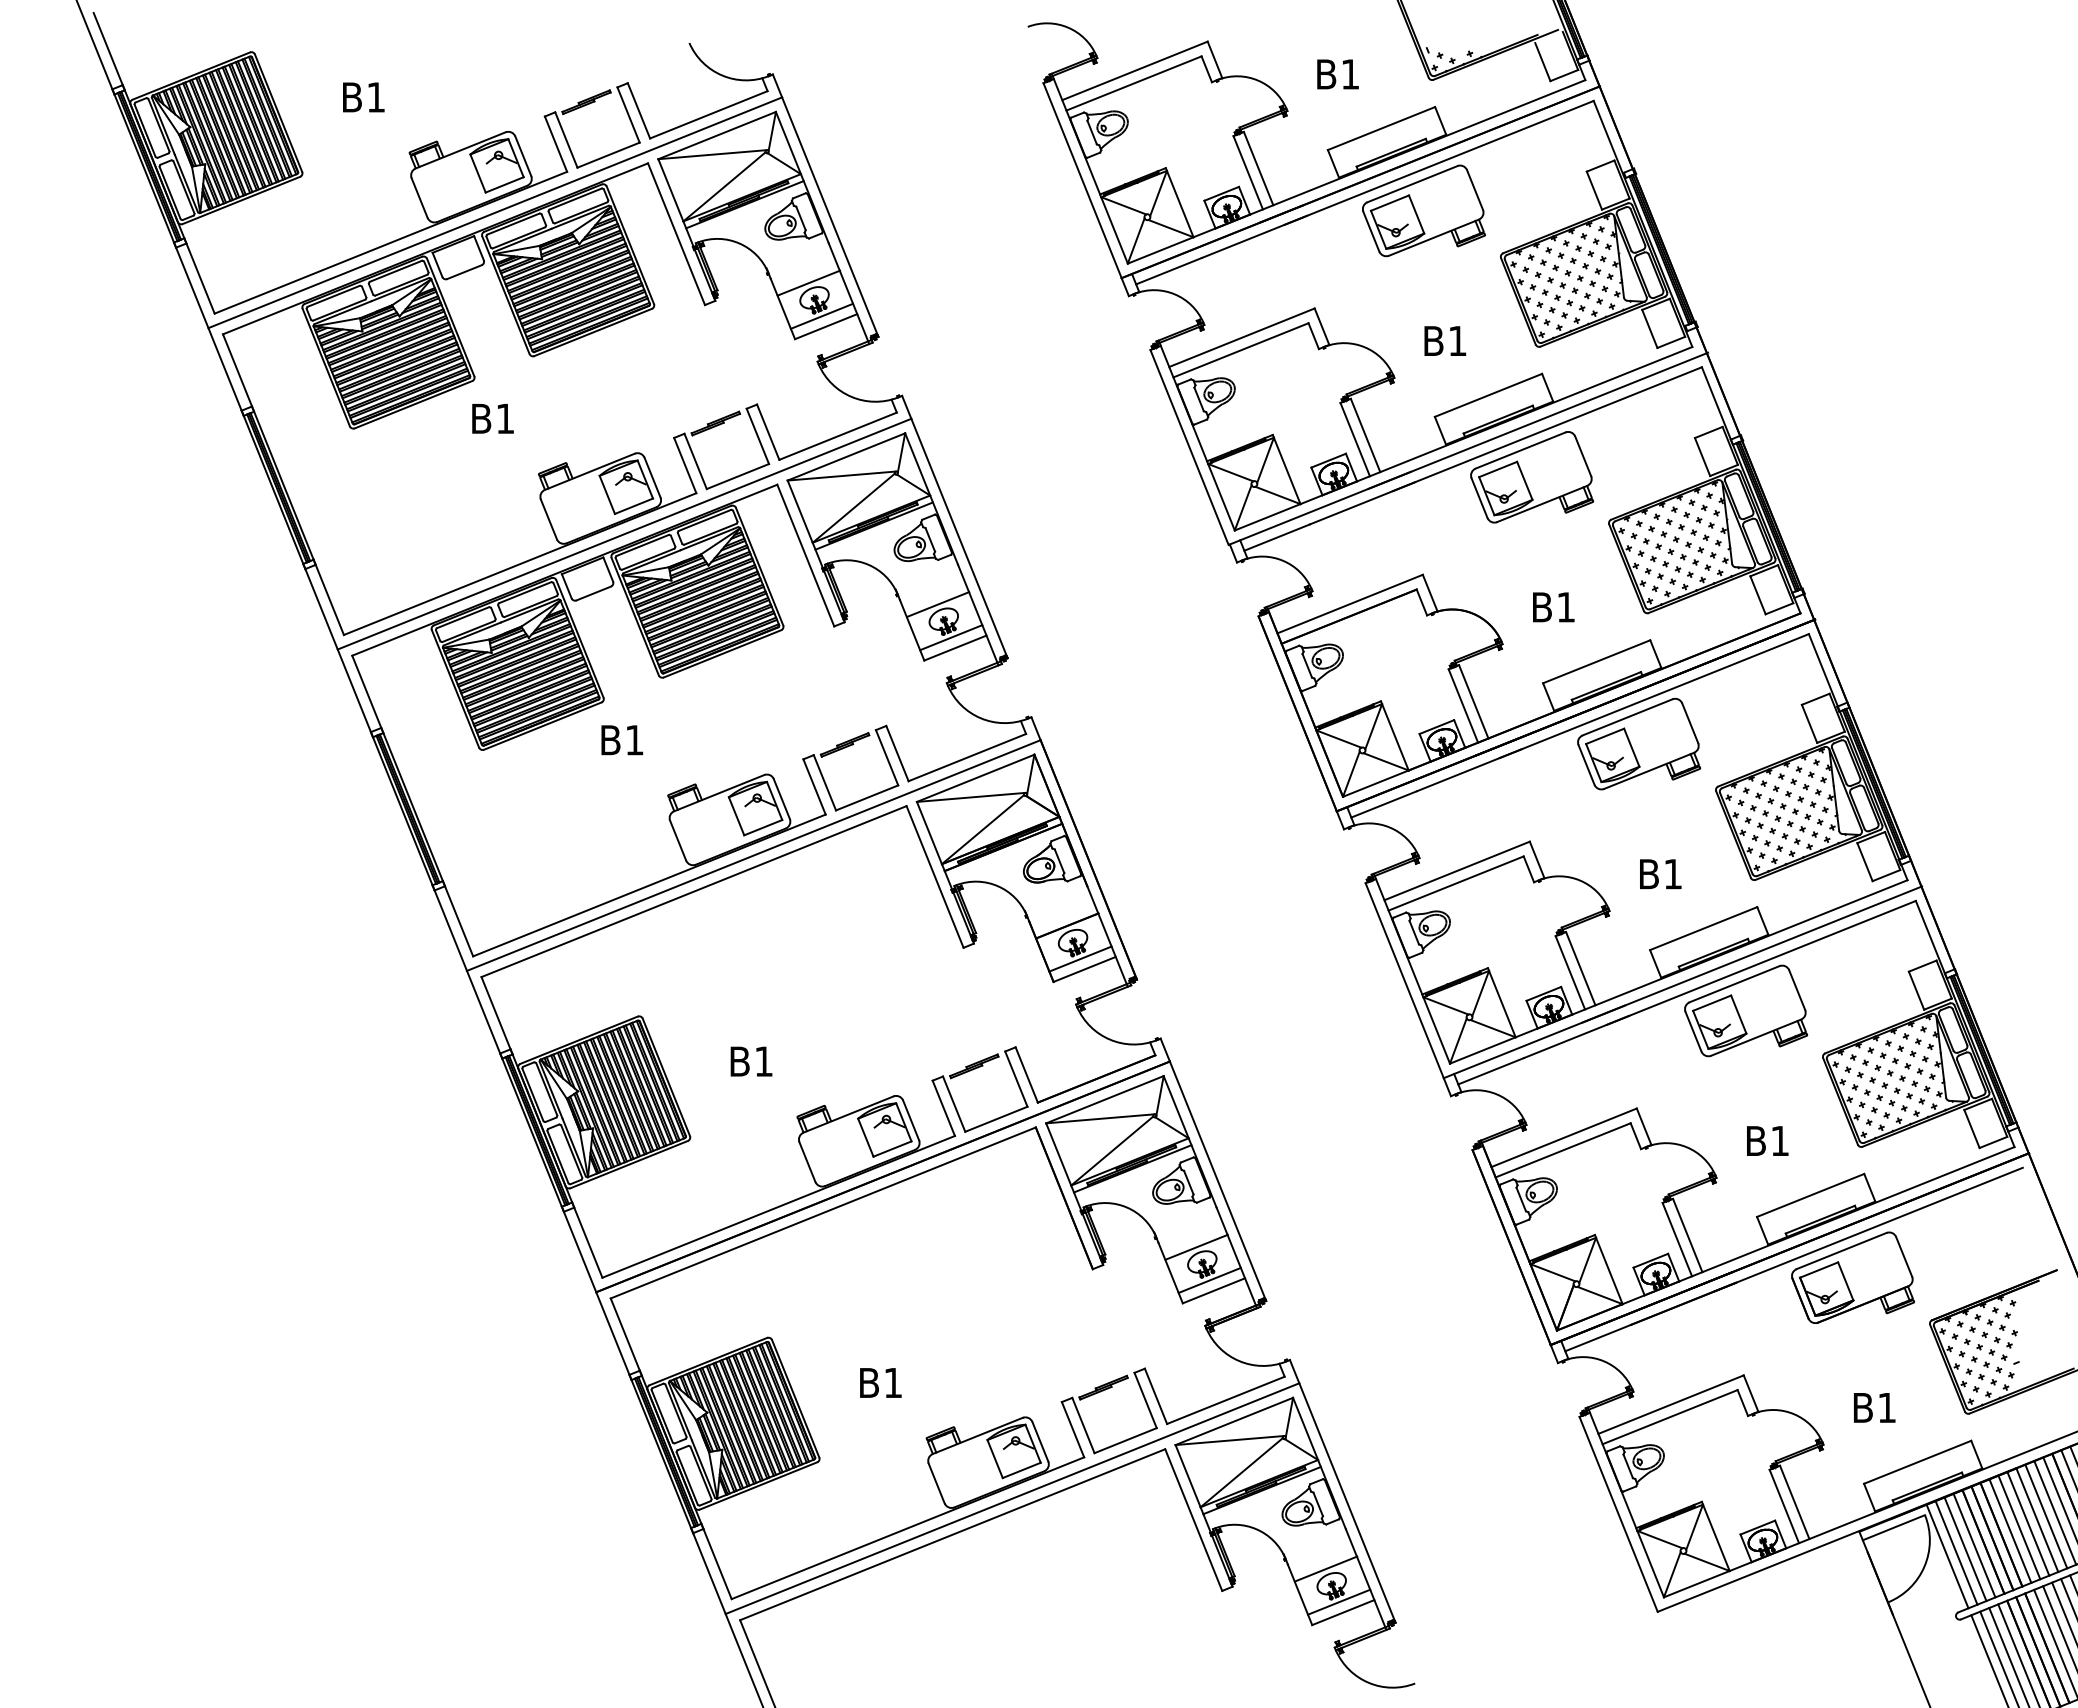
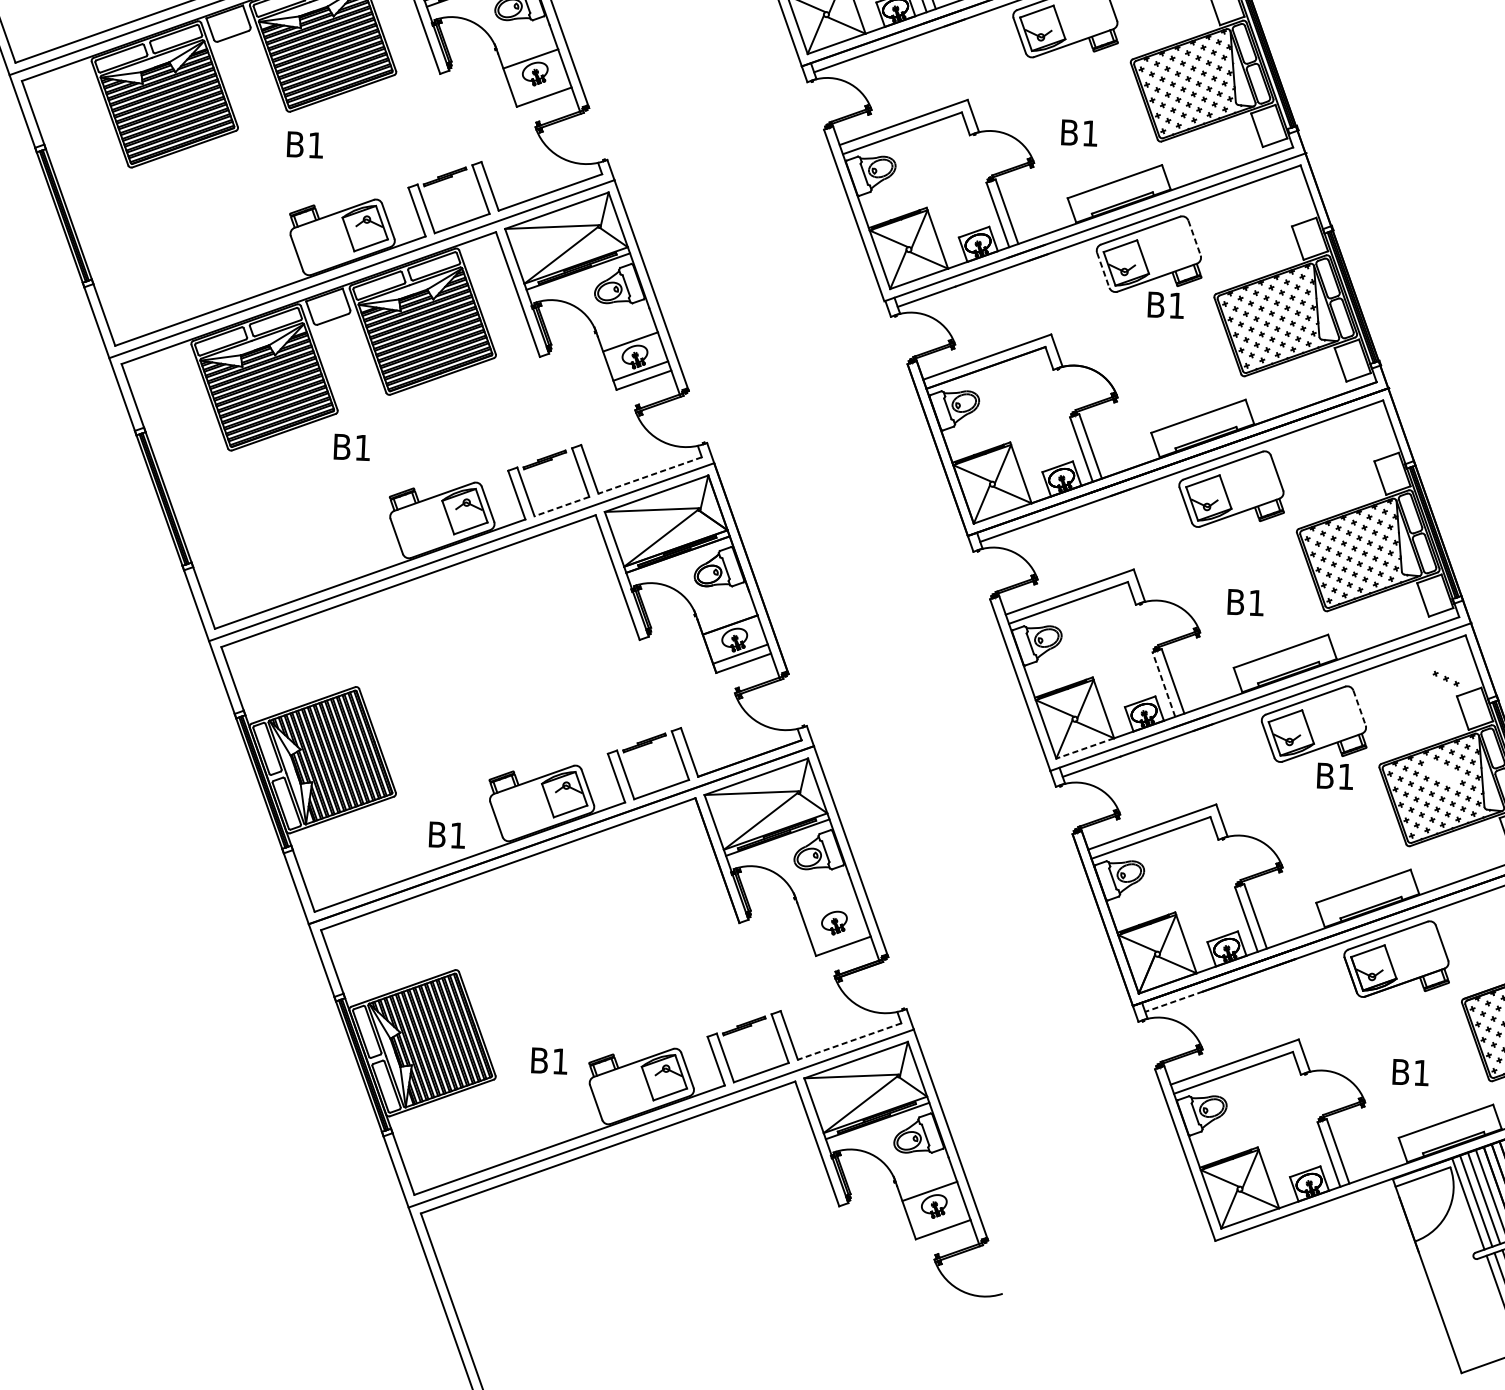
line: (821, 315) -> (540, 87), removed
text: (492, 418) -> (304, 144), moved
line: (1583, 456) -> (1194, 238), solid -> dashed
line: (1479, 498) -> (1103, 270), solid -> dashed
text: (1553, 607) -> (1165, 305), moved
line: (966, 757) -> (649, 475), solid -> dashed
line: (867, 797) -> (562, 506), solid -> dashed
line: (1570, 972) -> (1164, 684), solid -> dashed
line: (1797, 990) -> (1359, 708), solid -> dashed
line: (1482, 1050) -> (1084, 748), solid -> dashed
part: (1895, 1060) -> (1446, 678), moved
text: (751, 1061) -> (447, 835), moved
text: (1767, 1140) -> (1335, 775), moved
line: (1196, 1246) -> (830, 907), removed
line: (1209, 1279) -> (840, 936), removed
line: (1597, 1338) -> (1173, 1002), solid -> dashed
text: (880, 1382) -> (549, 1060), moved
line: (1225, 1400) -> (849, 1041), solid -> dashed
line: (1339, 1601) -> (940, 1219), removed

